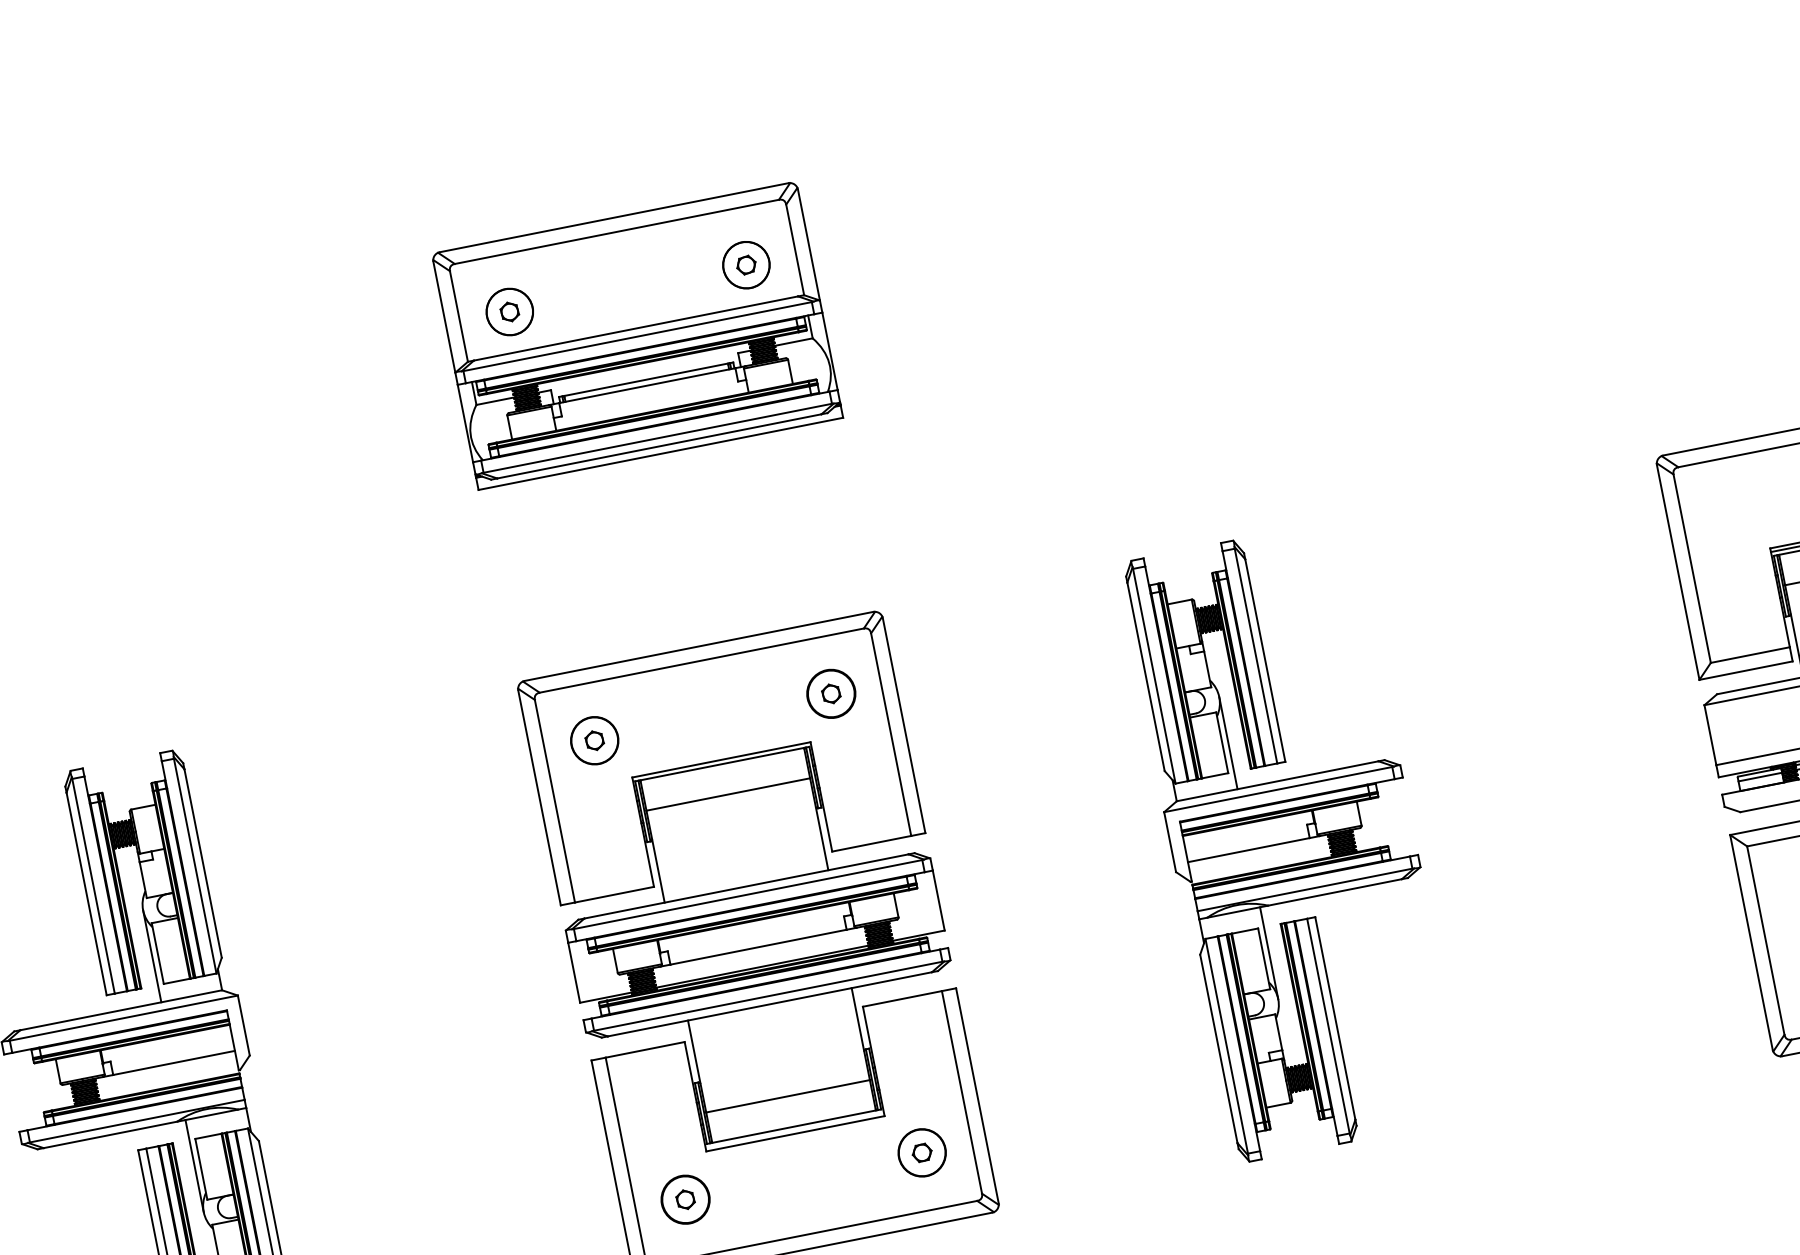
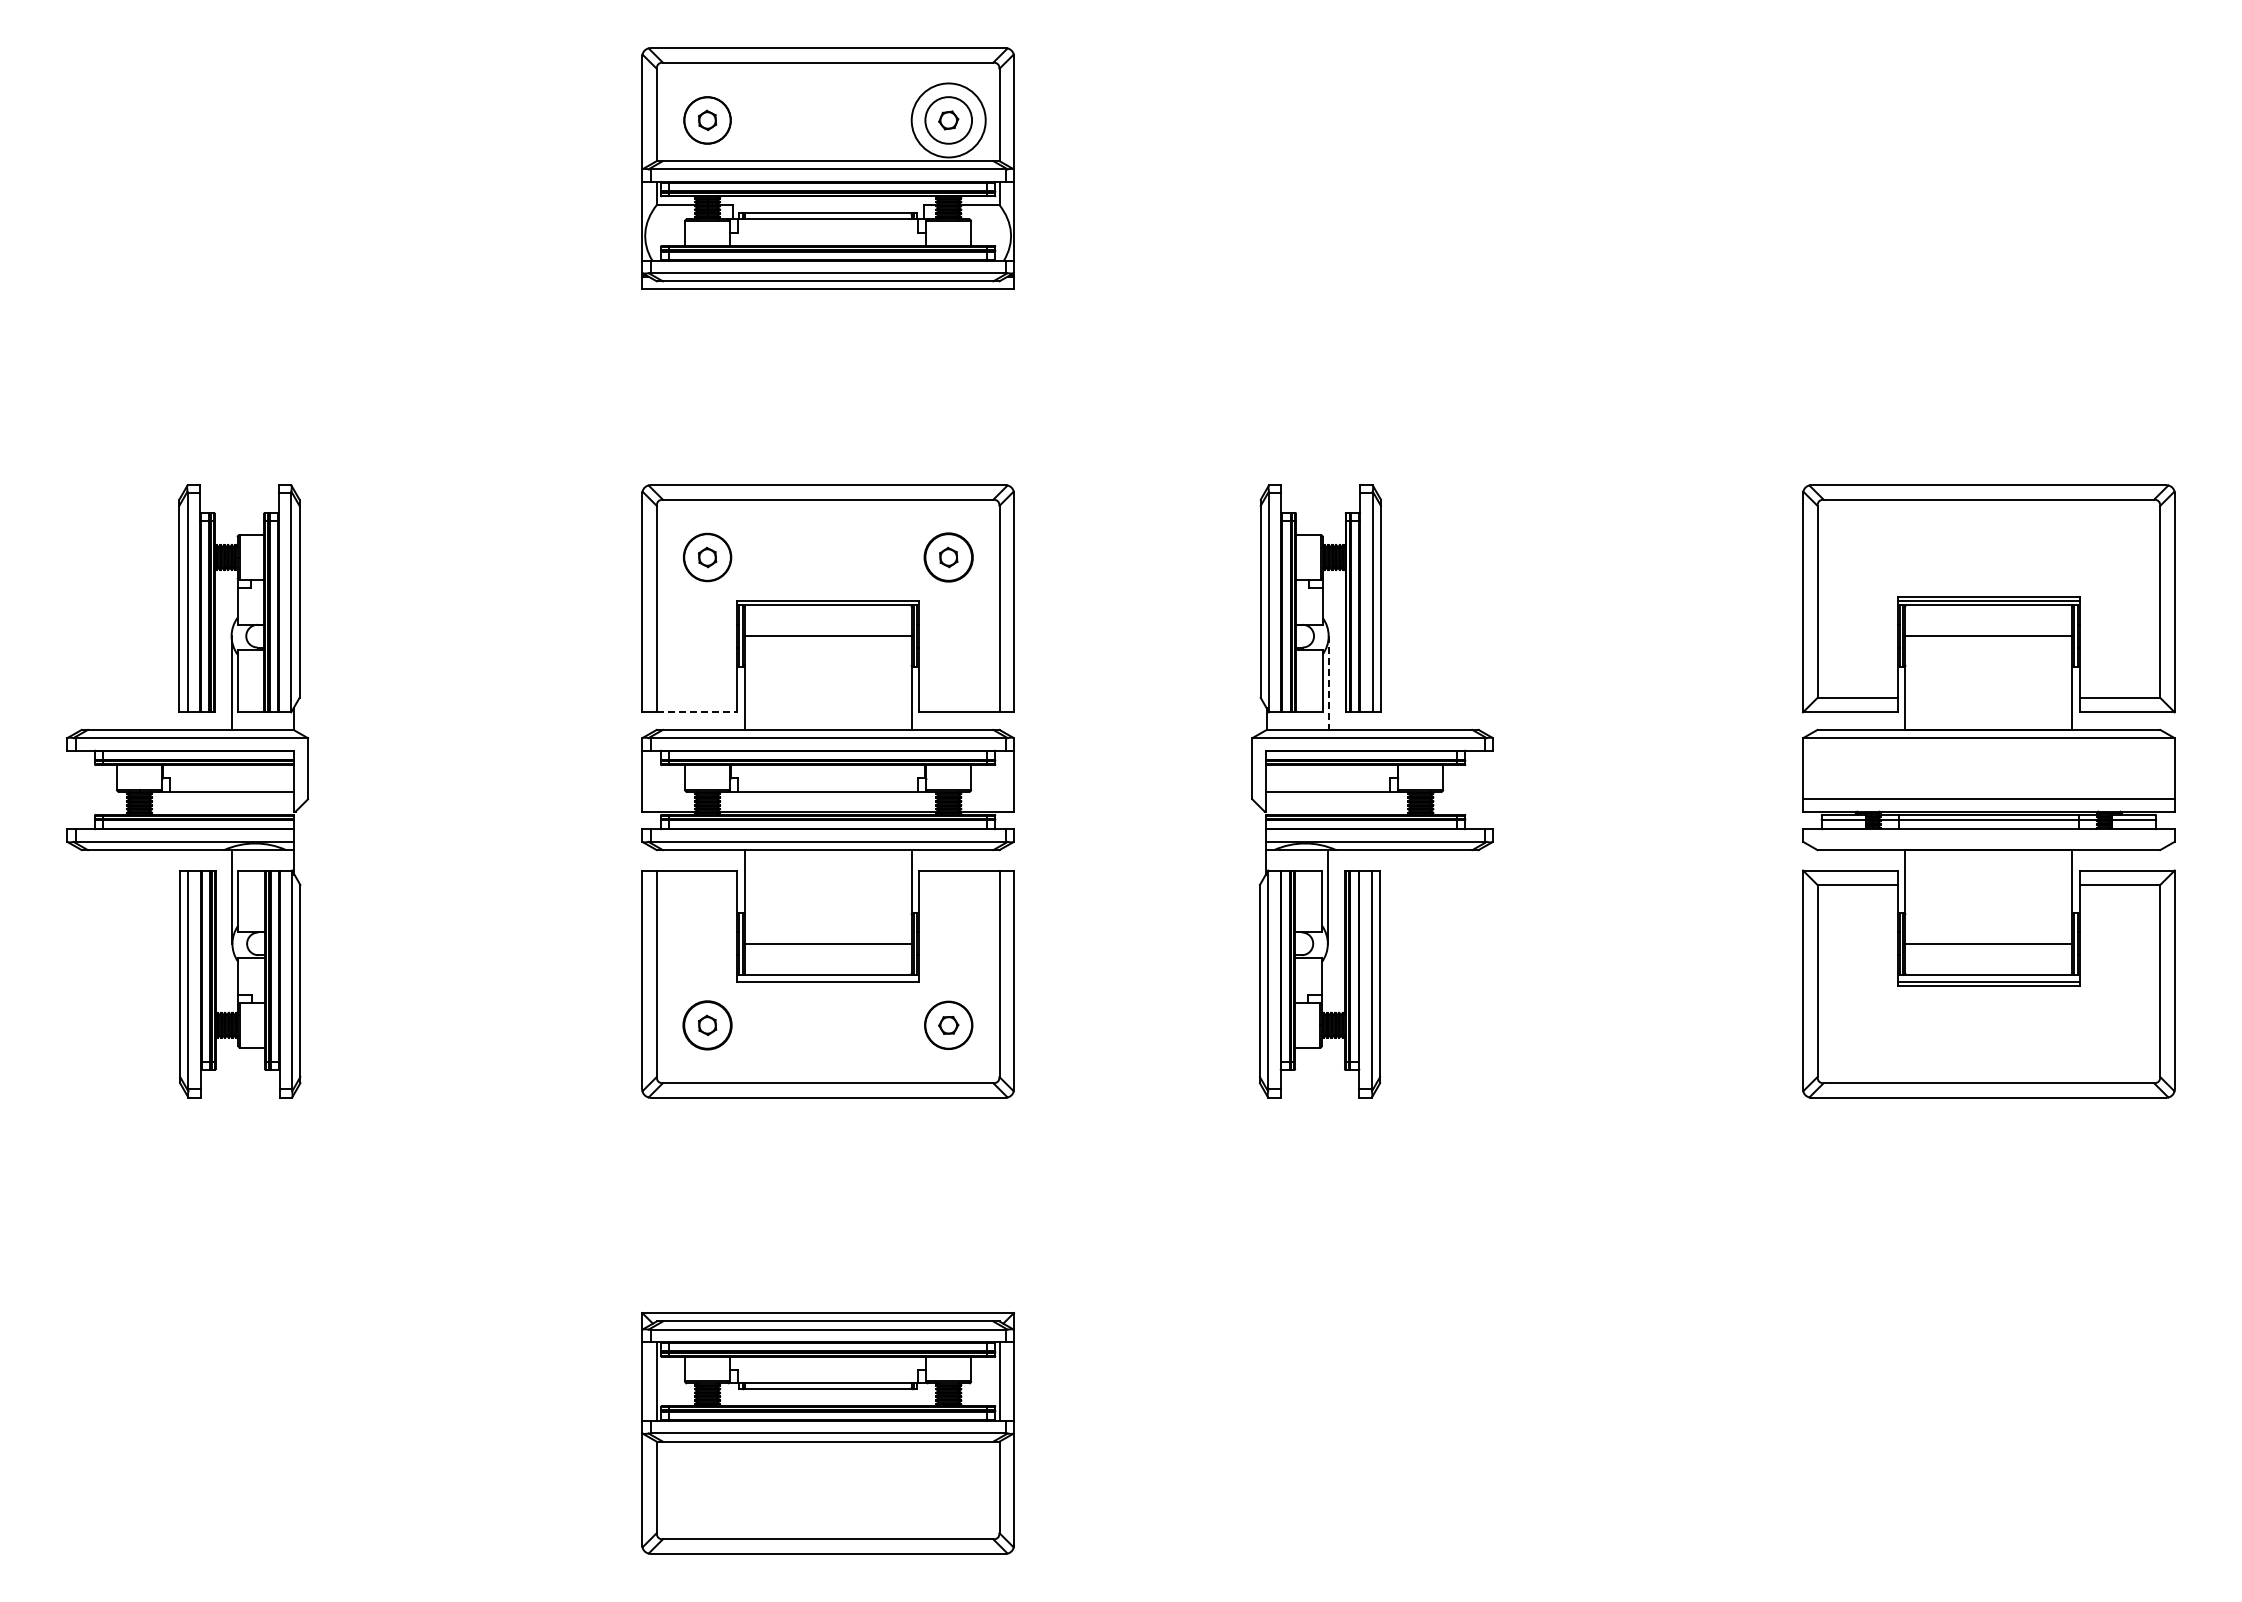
circle: (746, 265) -> (948, 120), size x1.6
line: (1228, 743) -> (1328, 683), solid -> dashed
line: (614, 894) -> (697, 712), solid -> dashed

